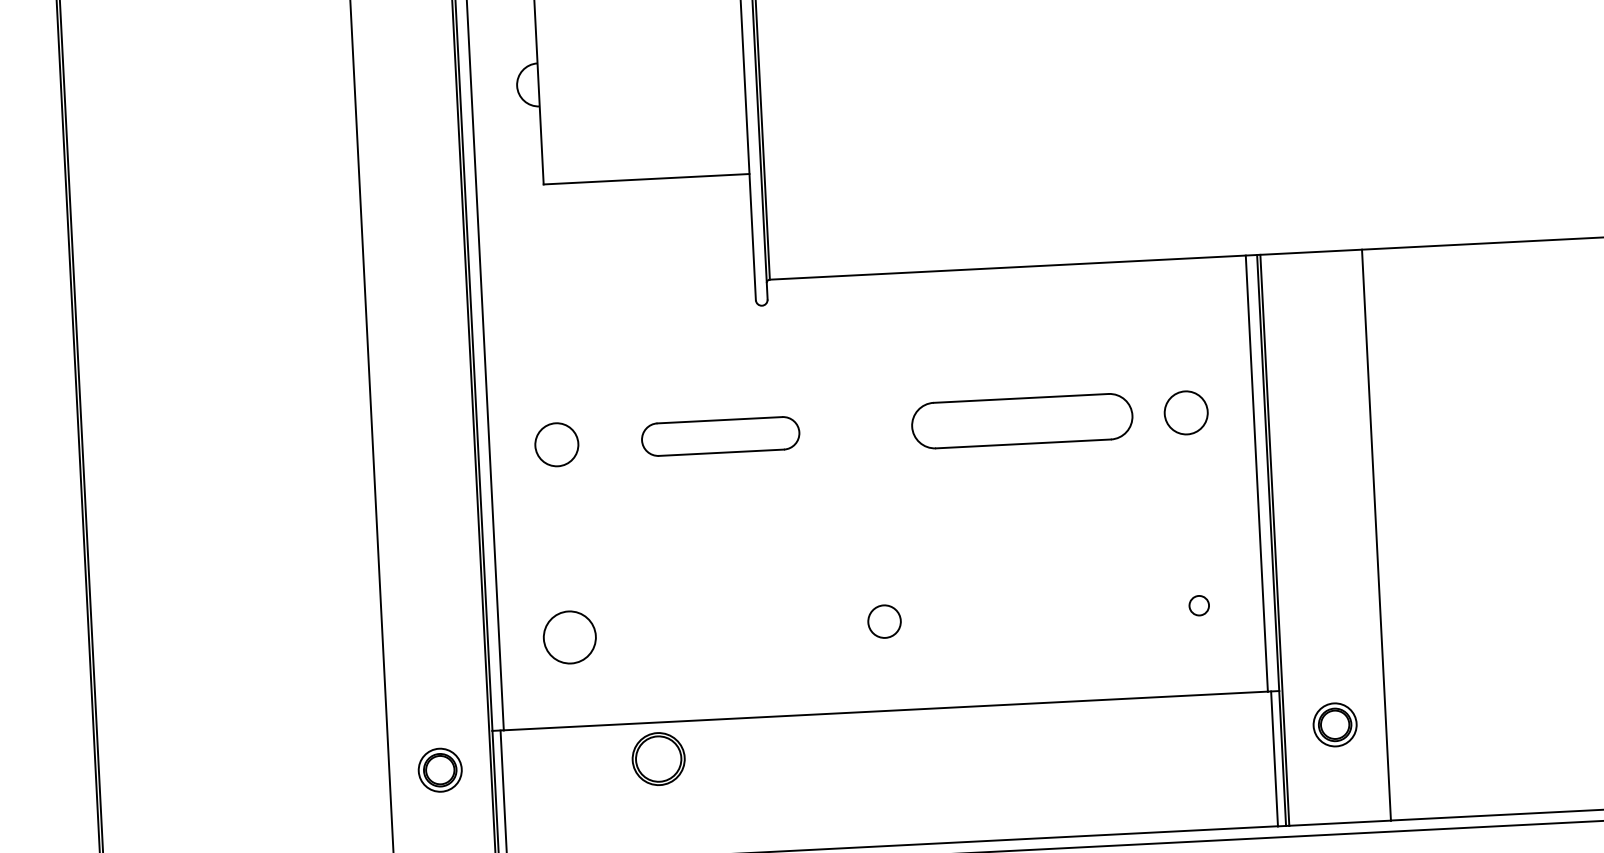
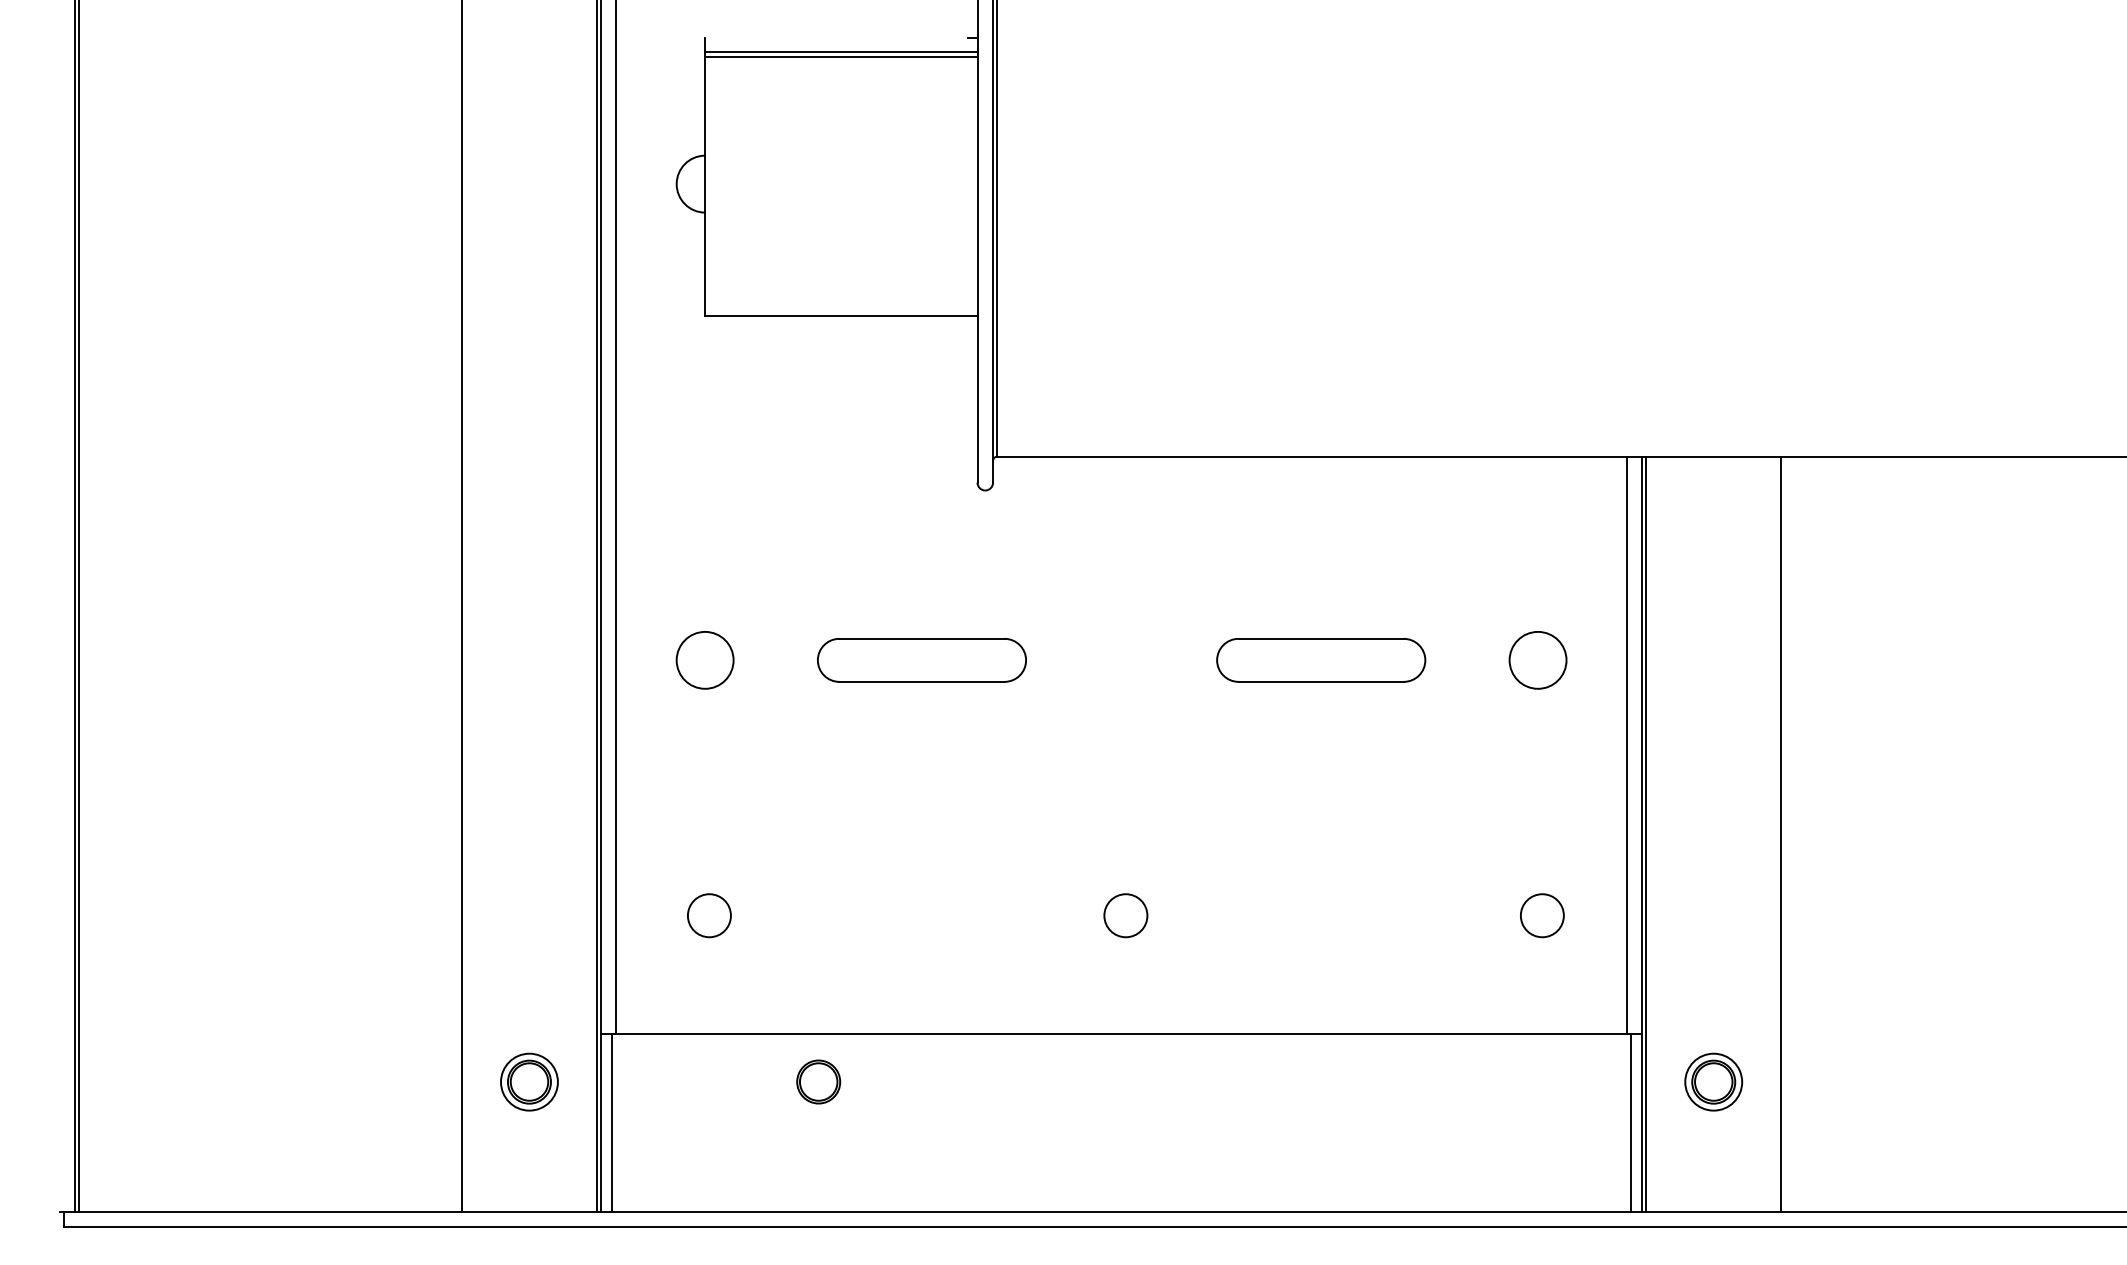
part: (1022, 421) -> (1321, 660), size x0.71
circle: (1198, 605) -> (1541, 915), size x1.67
circle: (569, 637) -> (709, 915), size x0.62
part: (658, 758) -> (818, 1081), size x0.62

